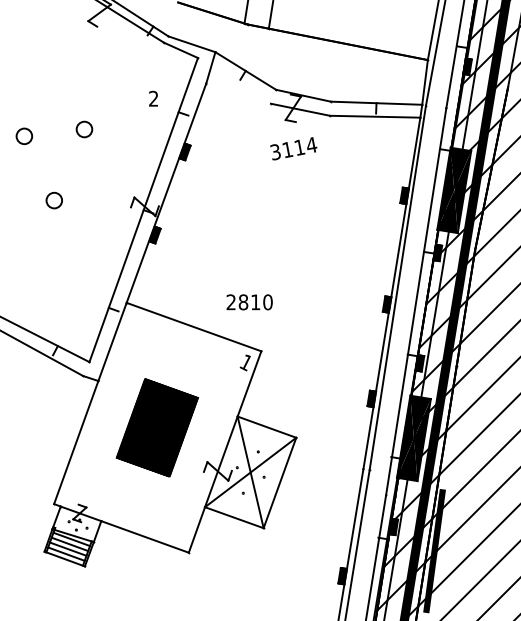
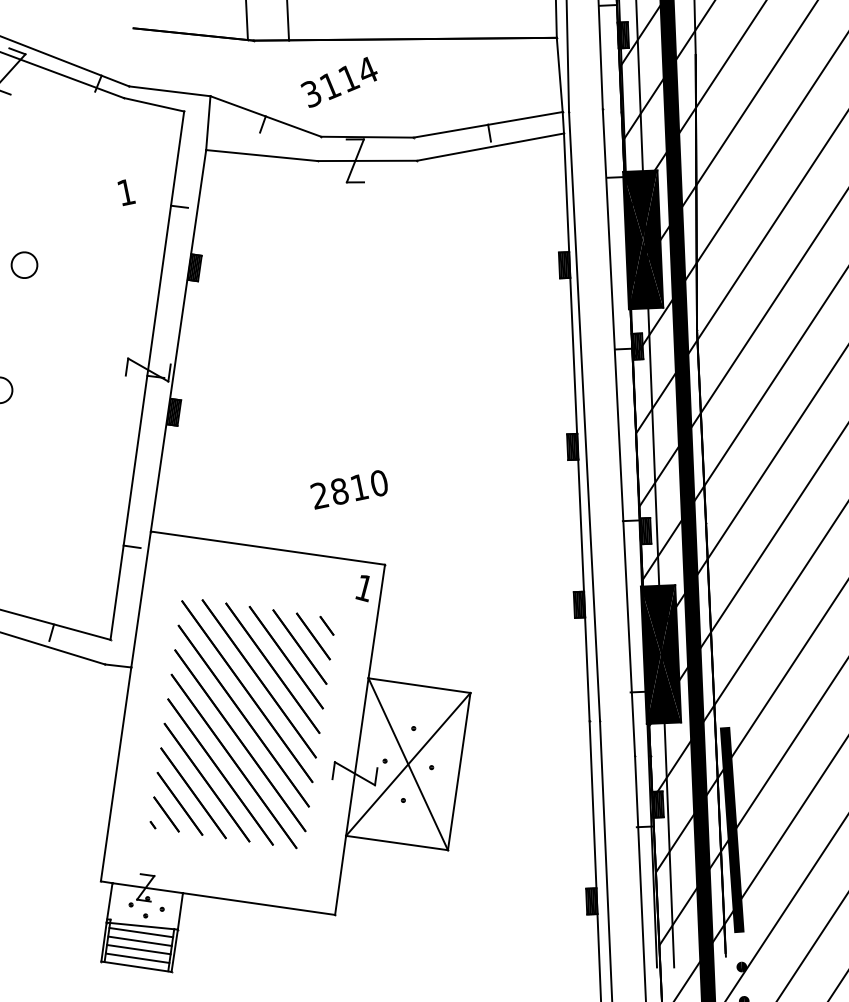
line: (238, 93) -> (261, 155), added
text: (153, 98) -> (125, 191), 2 -> 1
text: (293, 148) -> (339, 81), moved
part: (156, 427) -> (240, 723), size x1.67

